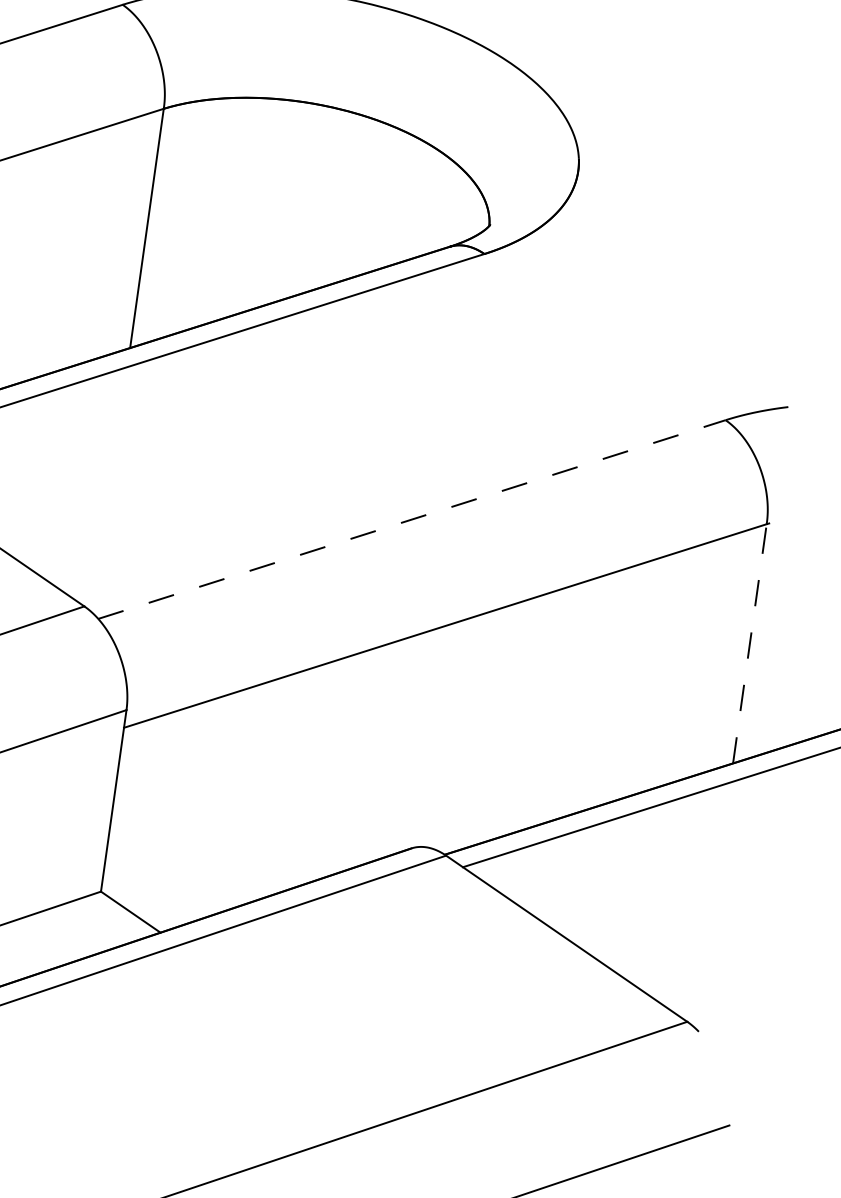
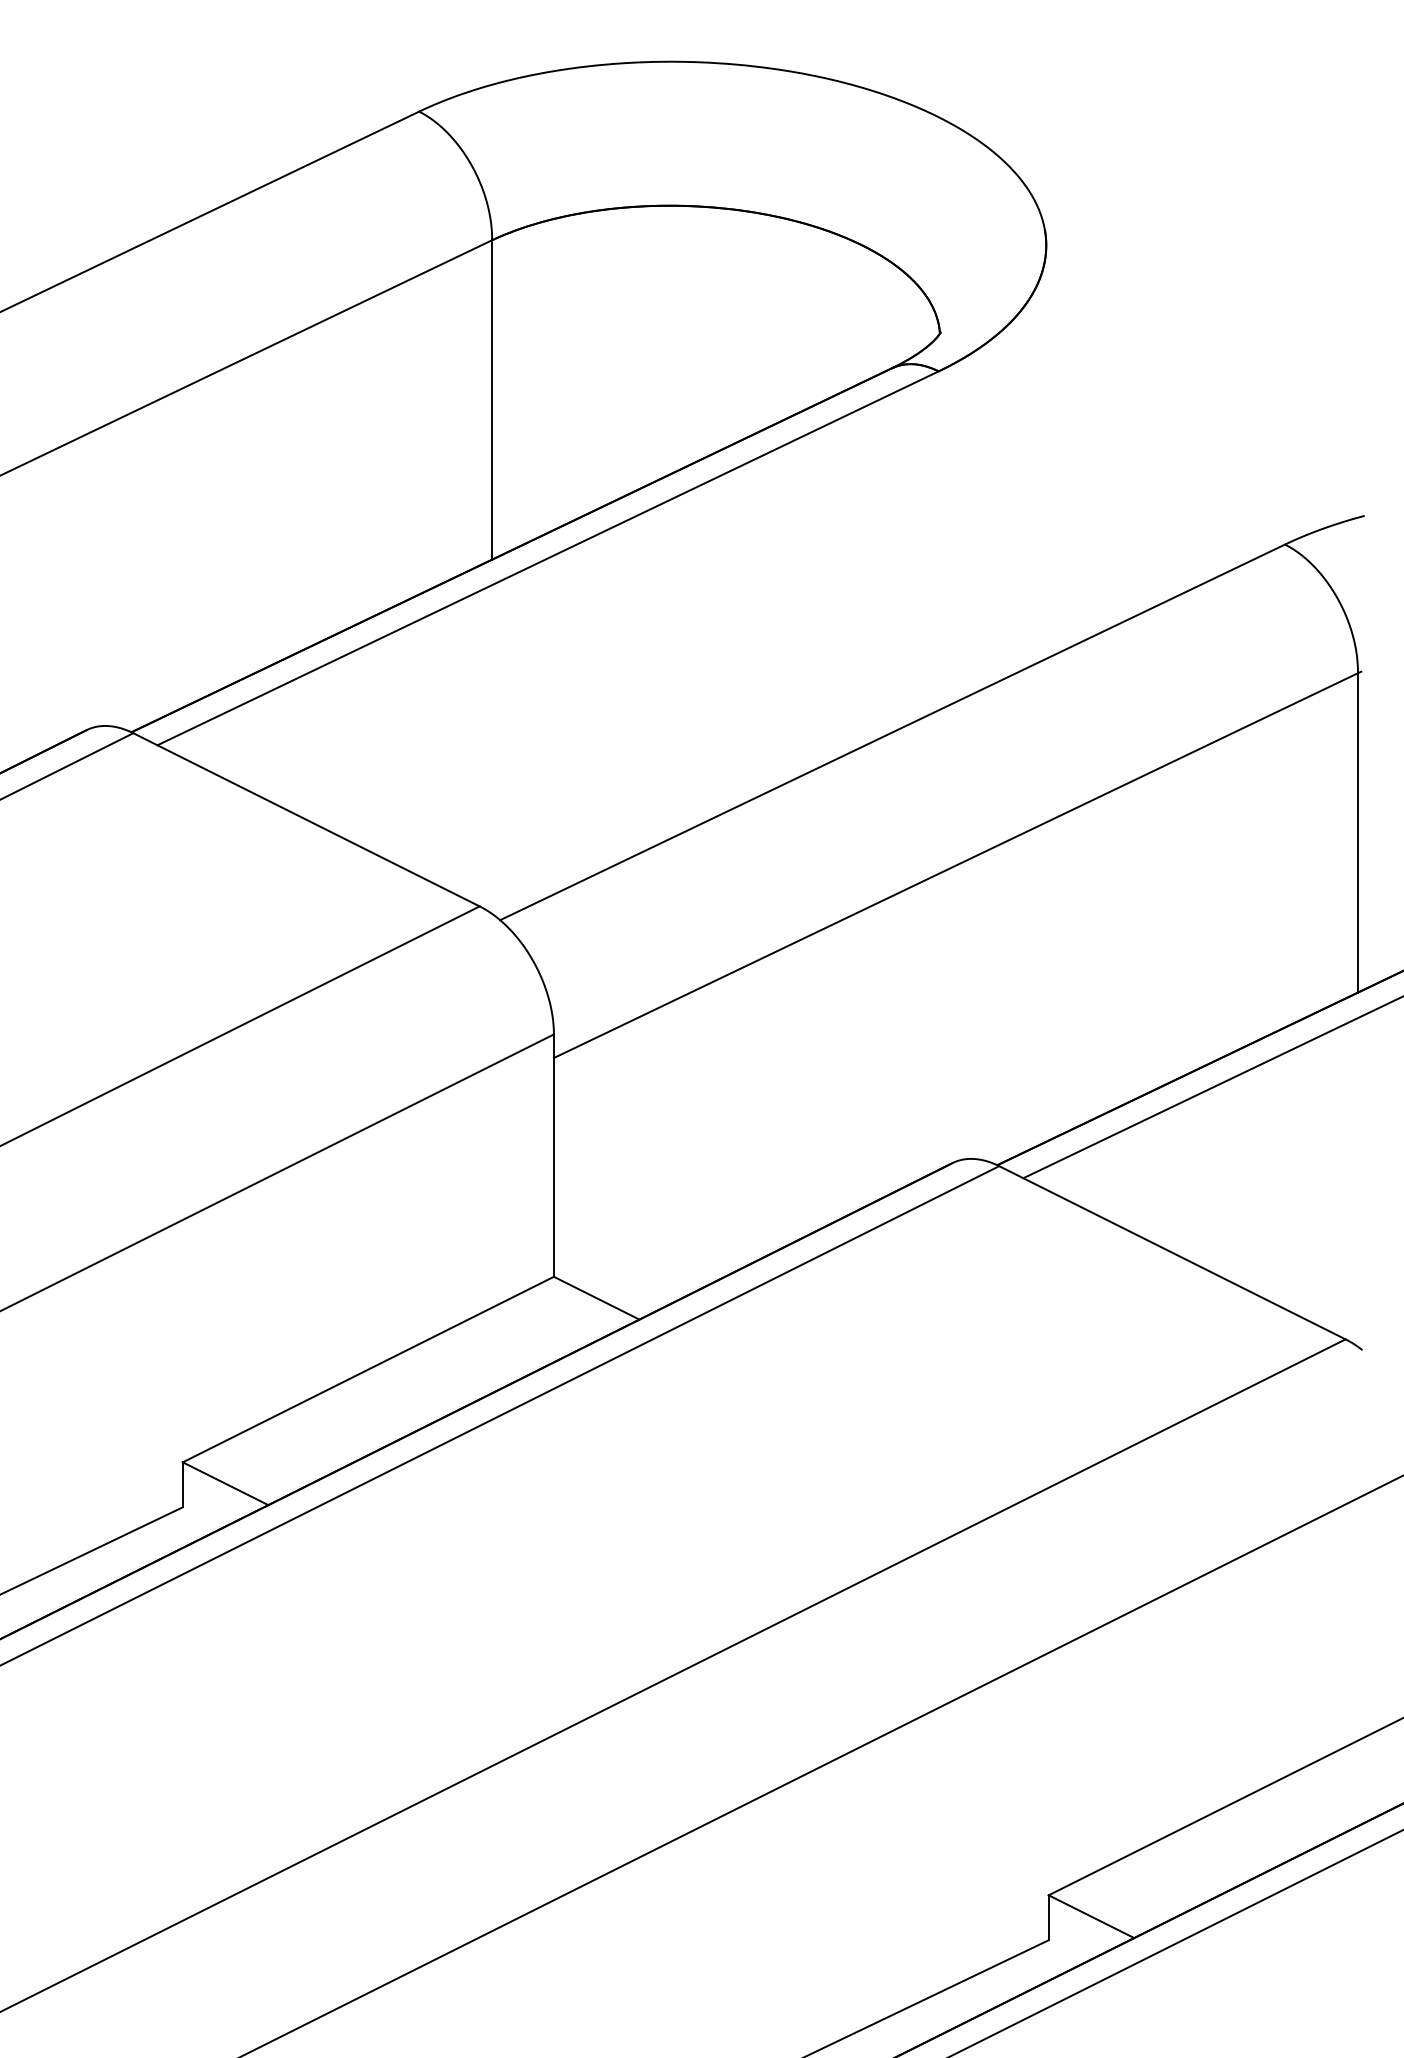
line: (412, 519) -> (893, 732), dashed -> solid
line: (749, 643) -> (1357, 832), dashed -> solid

